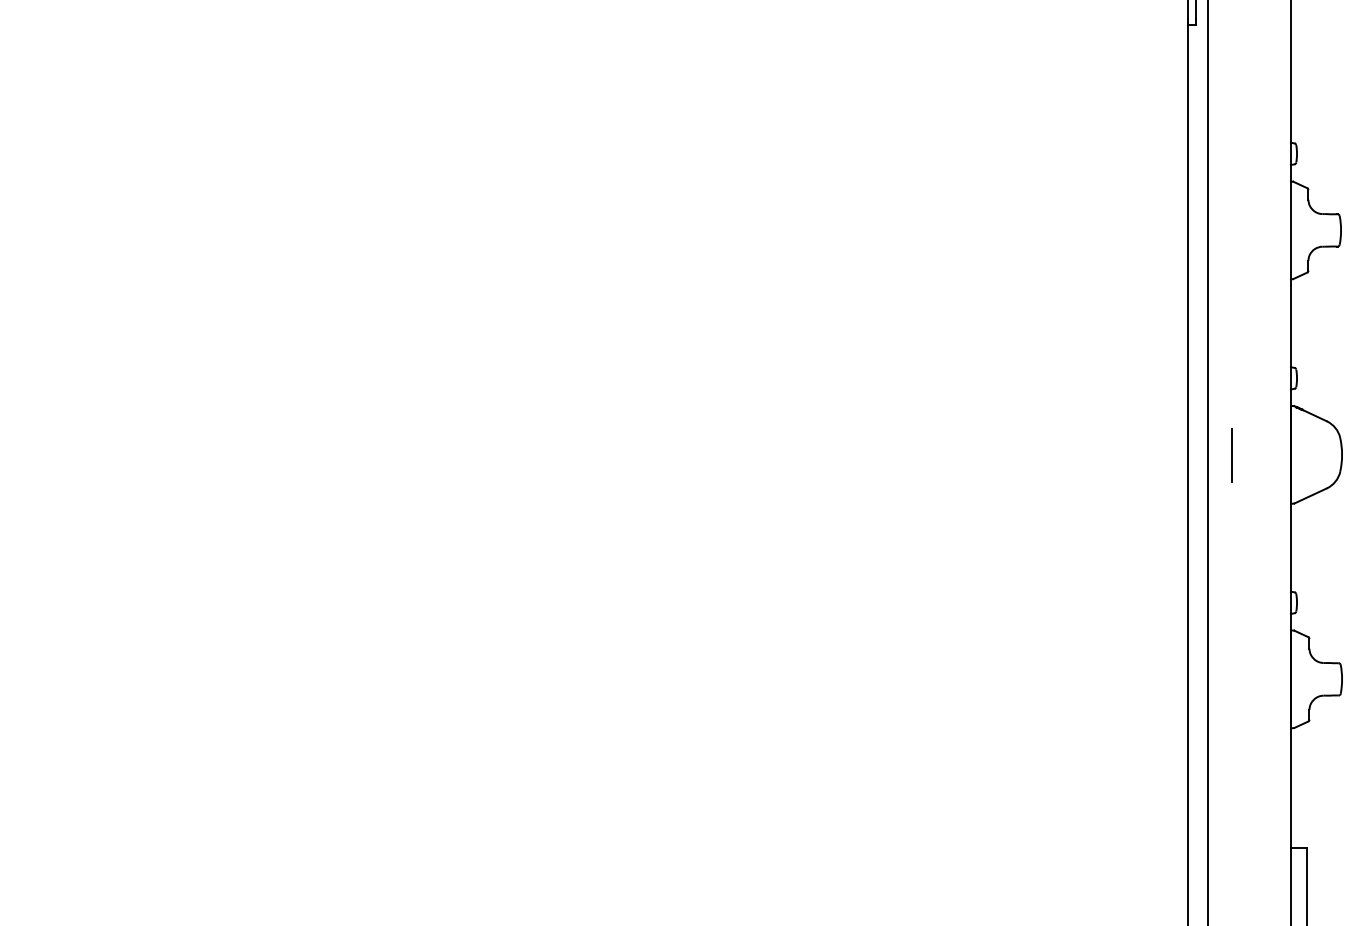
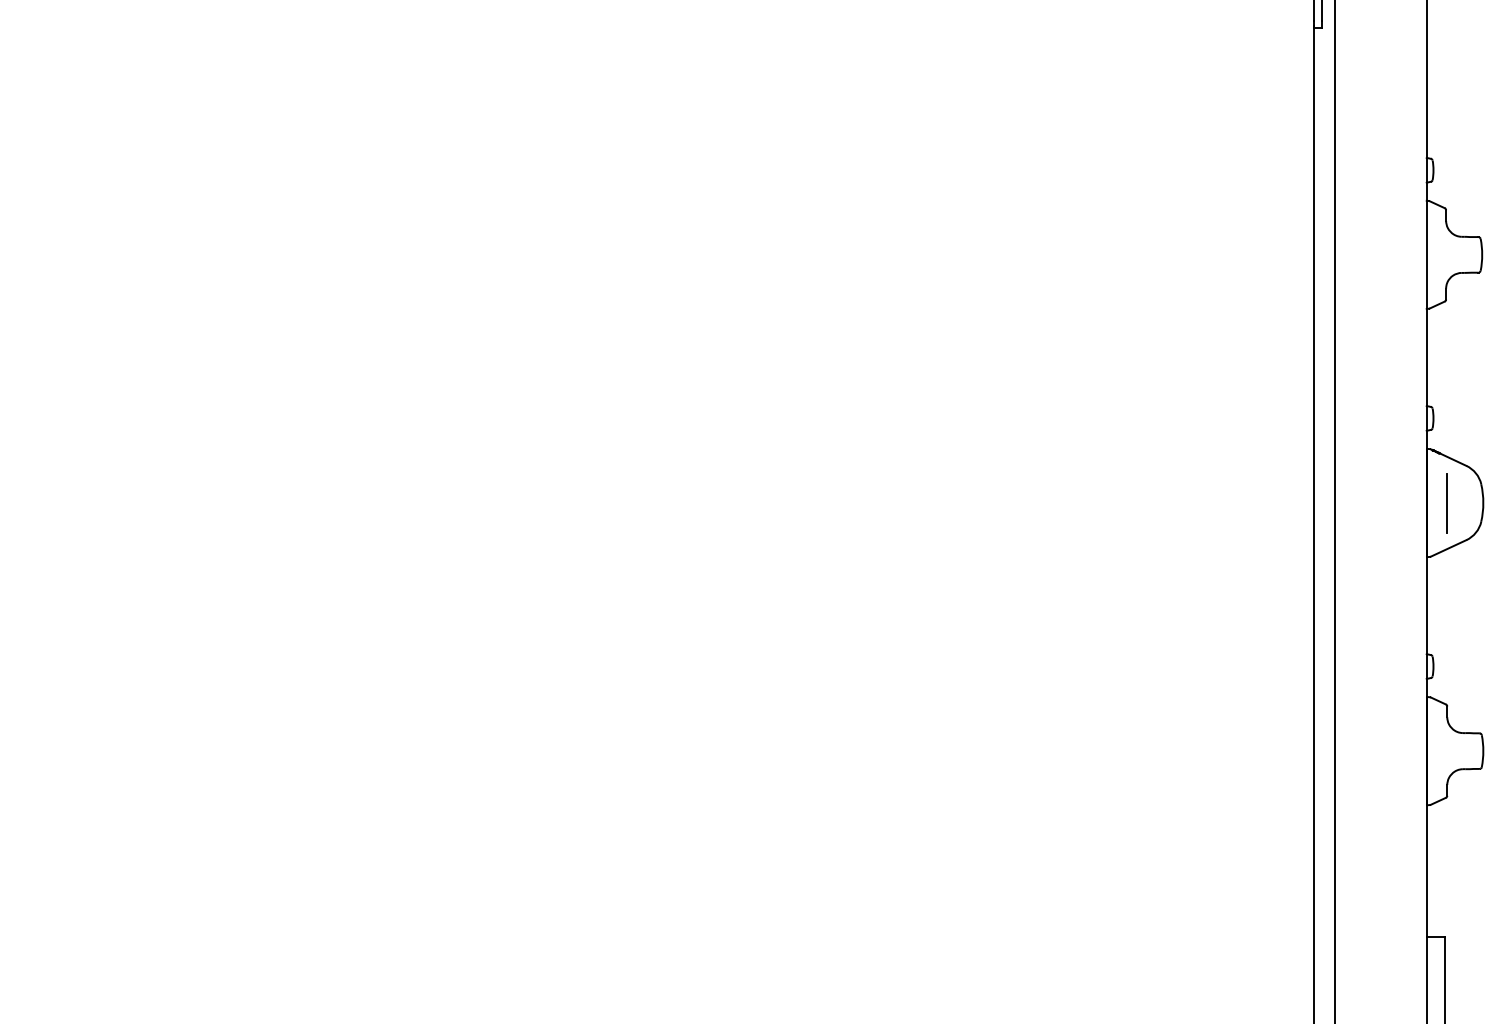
line: (1231, 455) -> (1446, 503), moved

